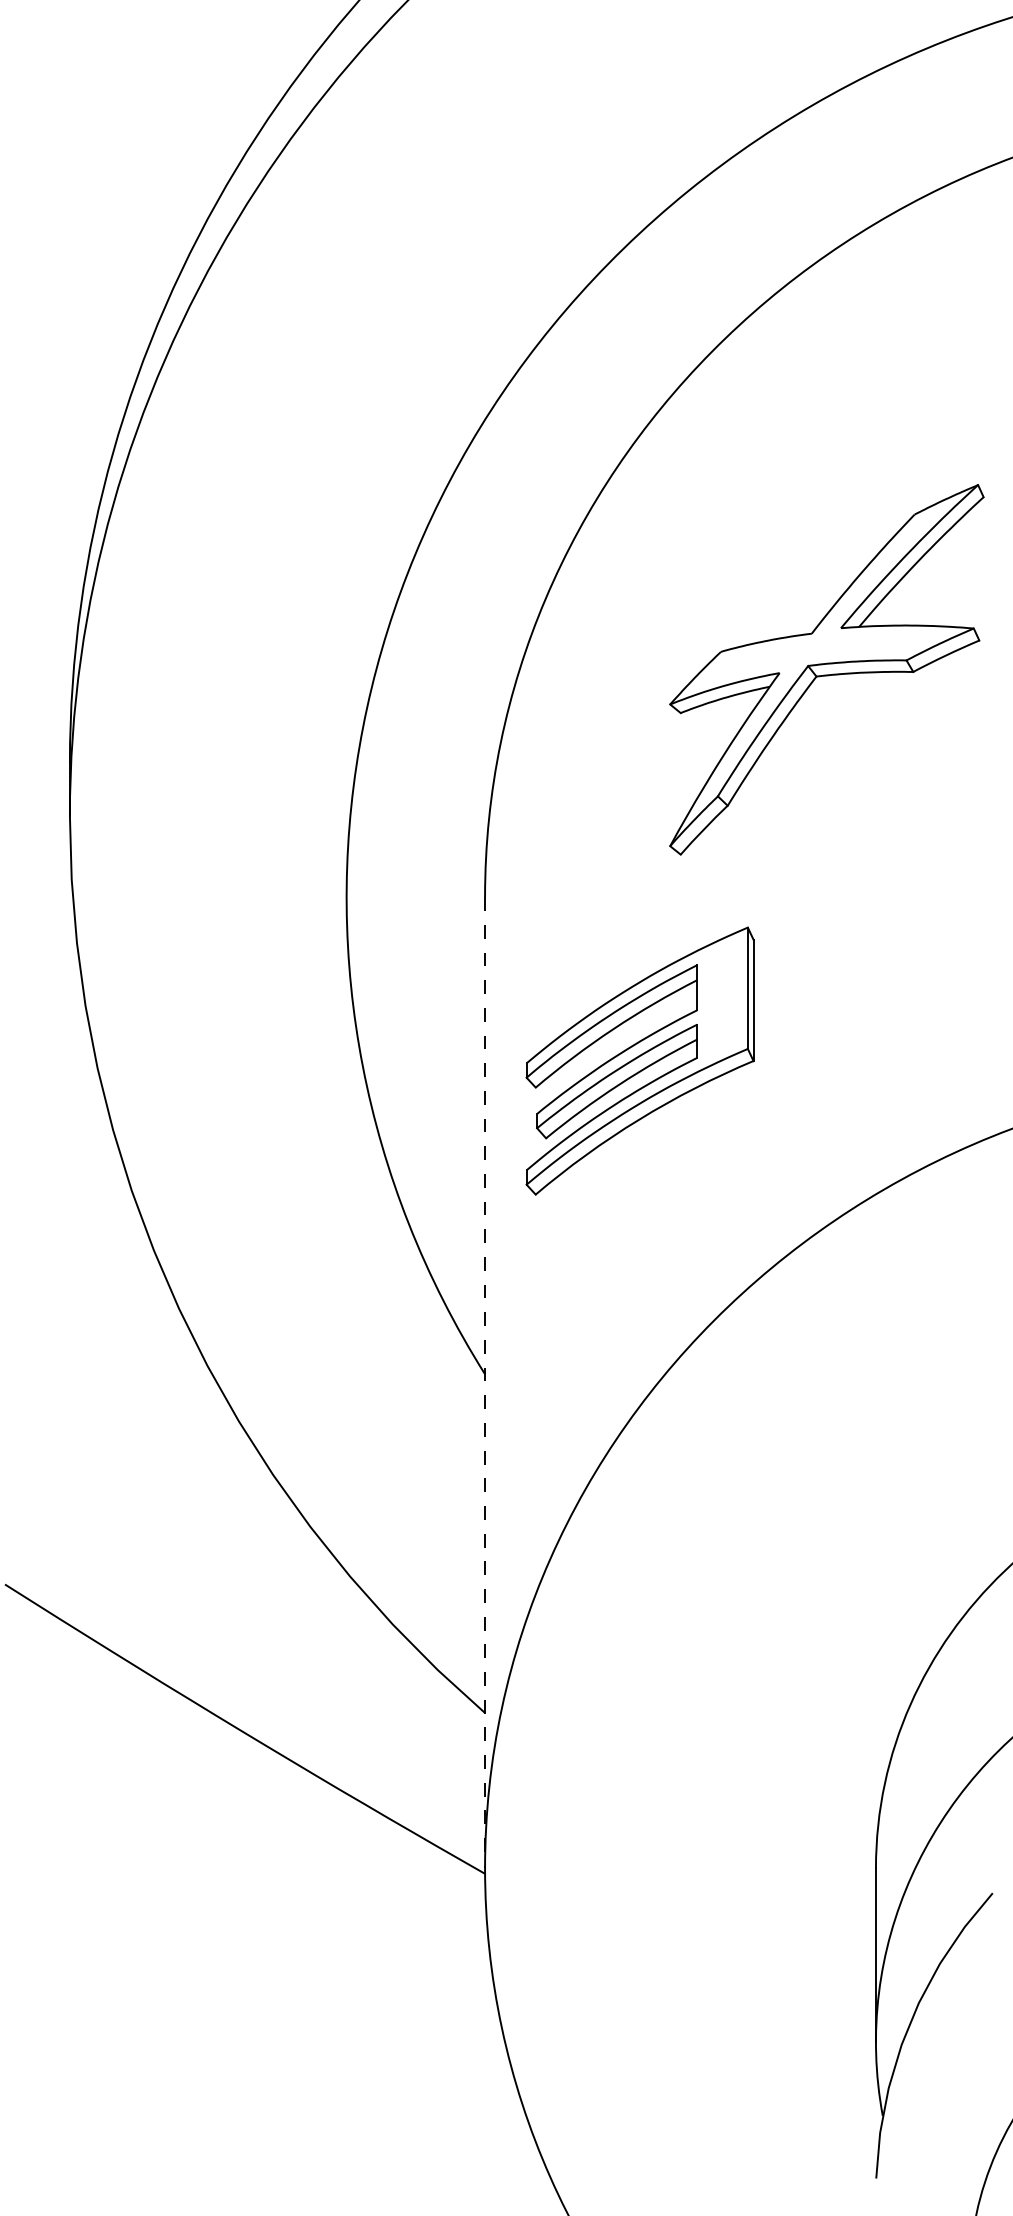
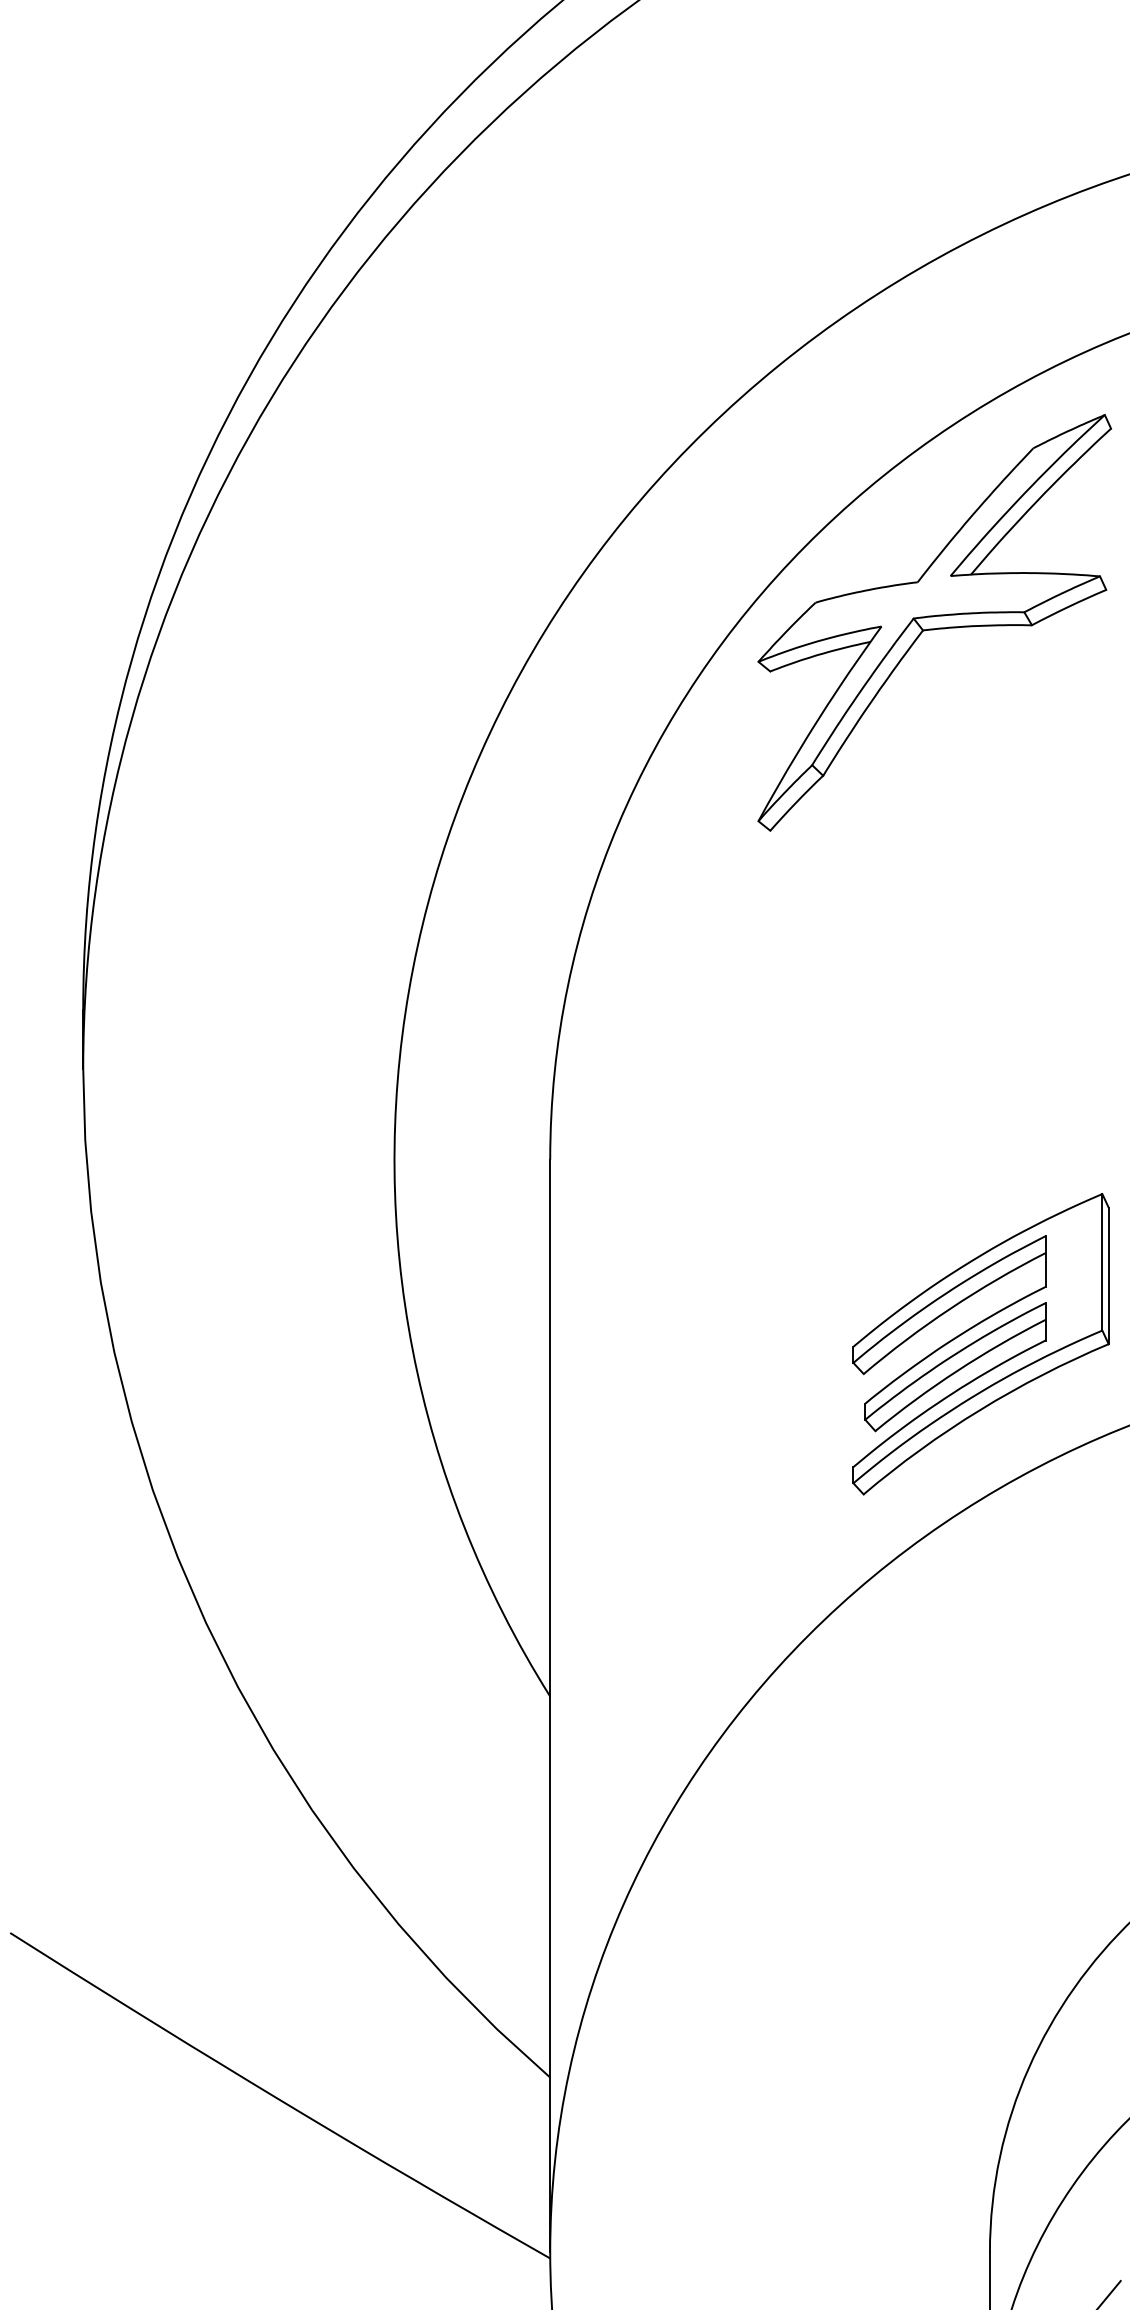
part: (826, 669) -> (934, 622), moved
part: (639, 1060) -> (980, 1343), moved
line: (485, 1383) -> (550, 1706), dashed -> solid

